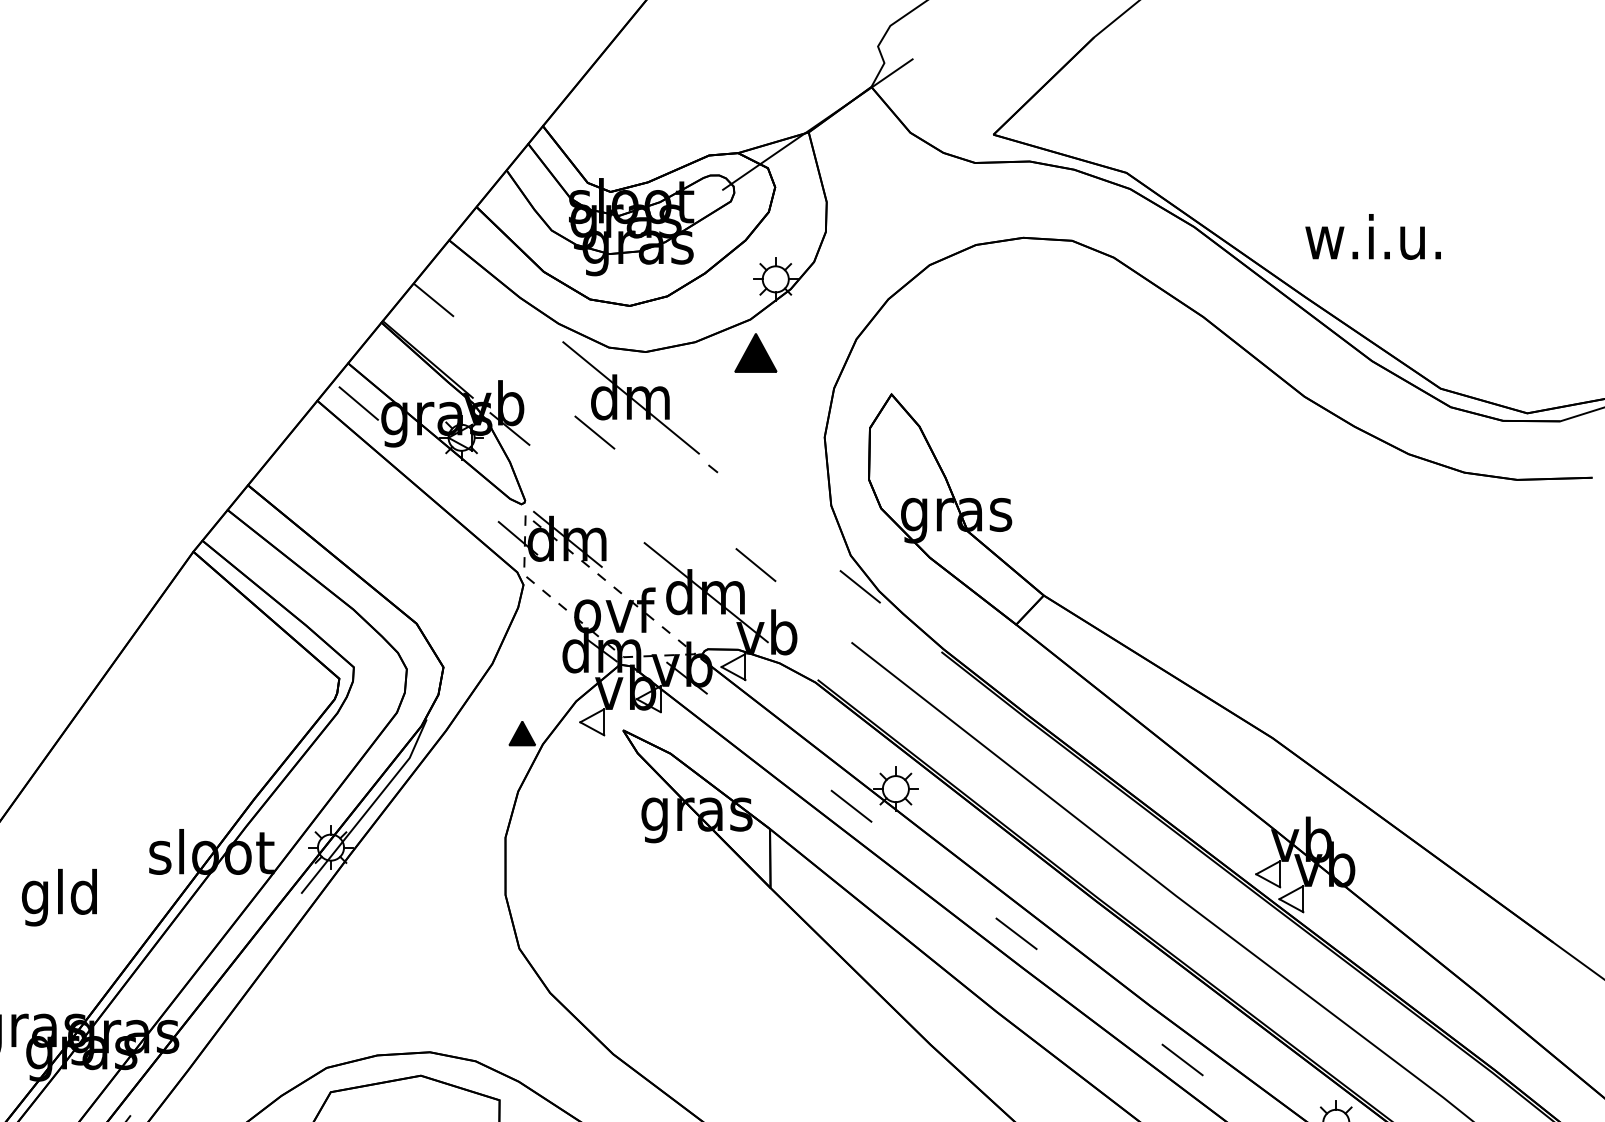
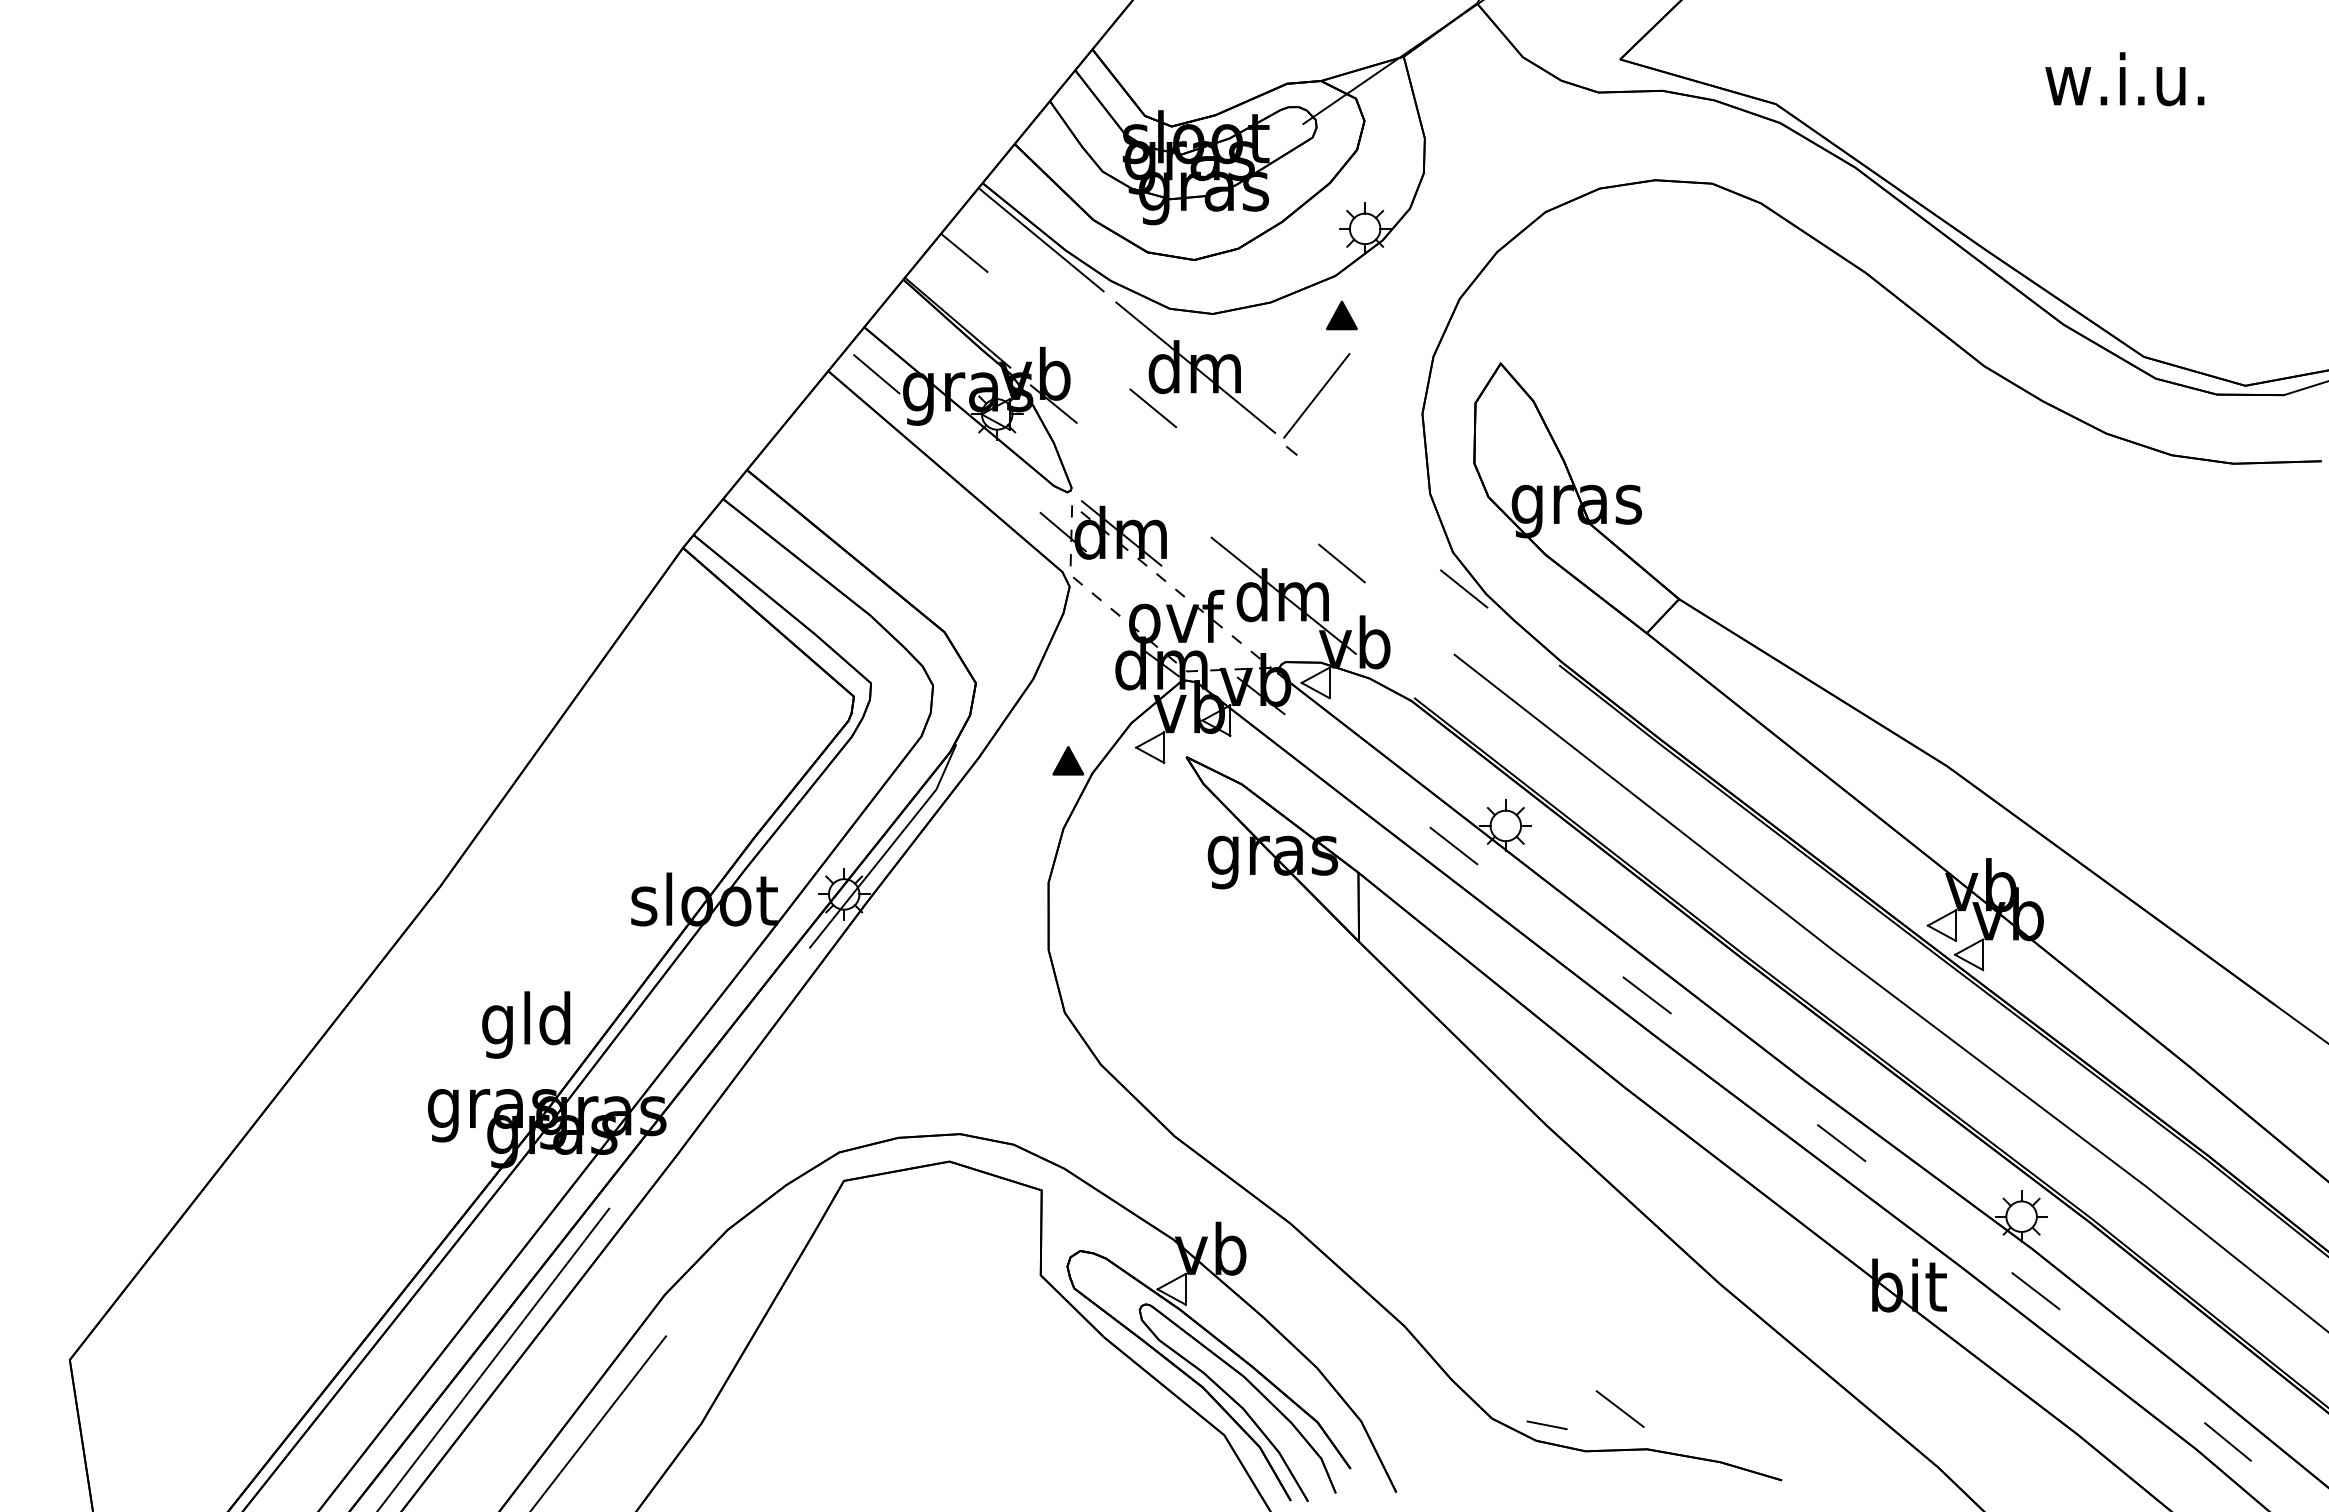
text: (1372, 237) -> (2124, 79), moved
line: (498, 288) -> (1040, 239), added
part: (755, 353) -> (1341, 315), size x0.62
line: (734, 421) -> (1316, 395), added
text: (59, 897) -> (526, 1024), moved

